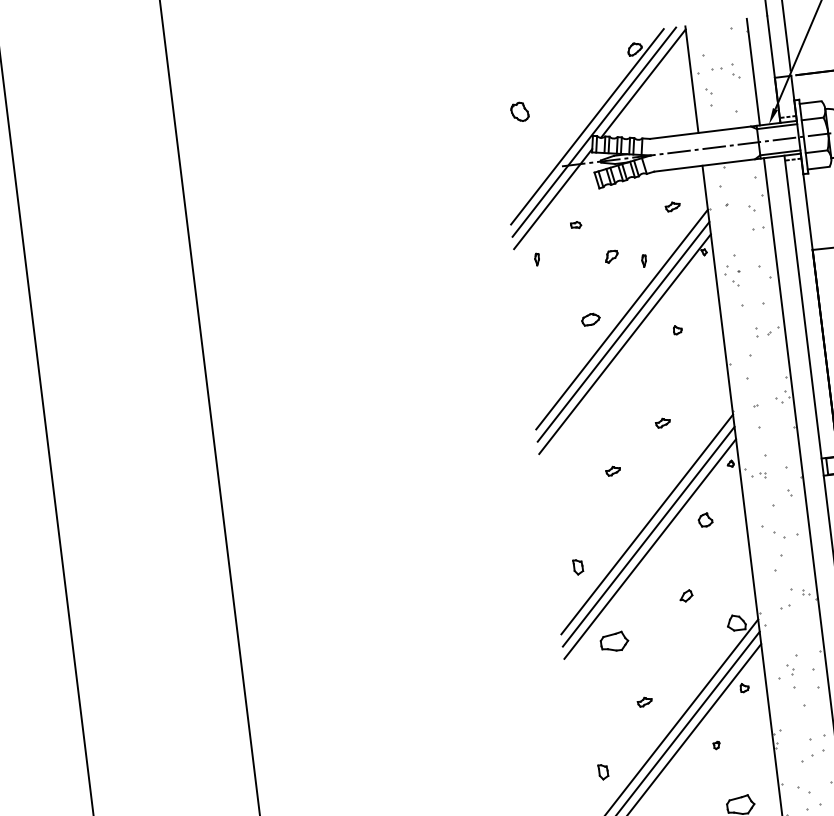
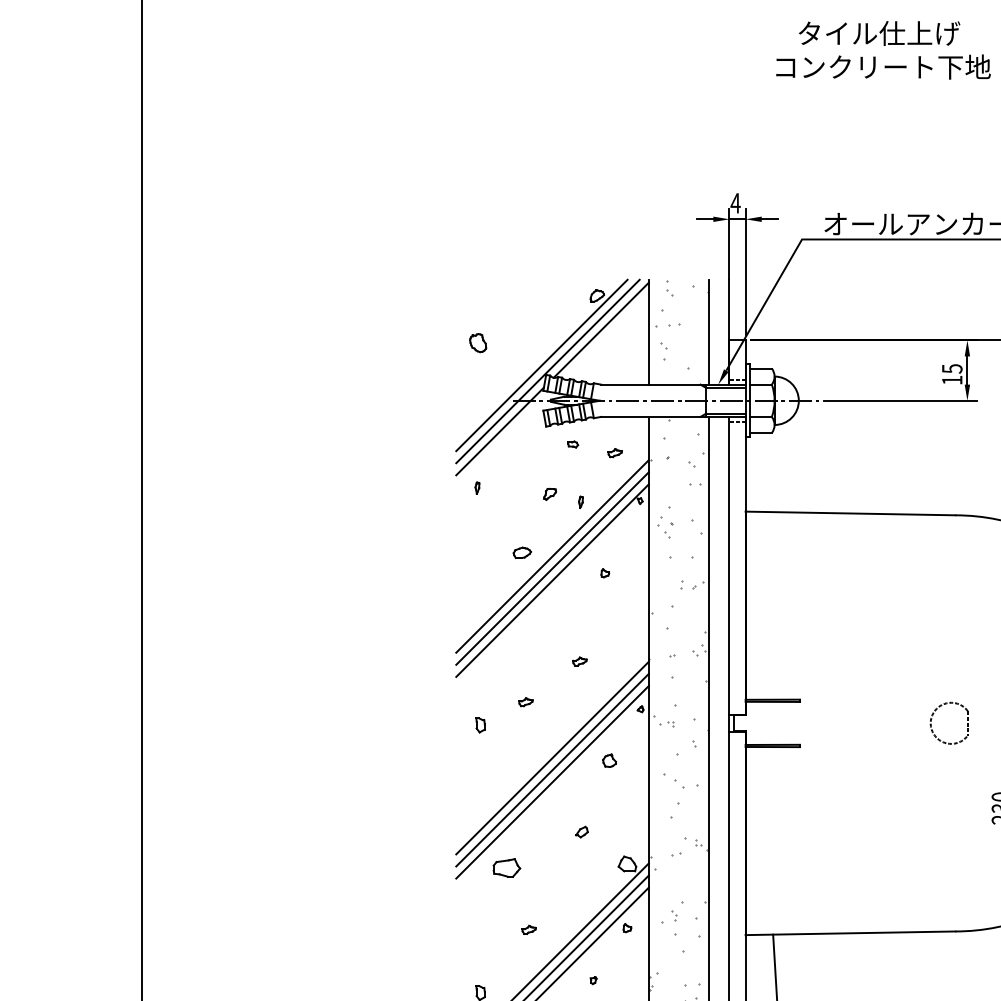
part: (735, 71) -> (669, 288), moved
part: (576, 225) -> (573, 444), moved
part: (578, 567) -> (480, 725), moved

